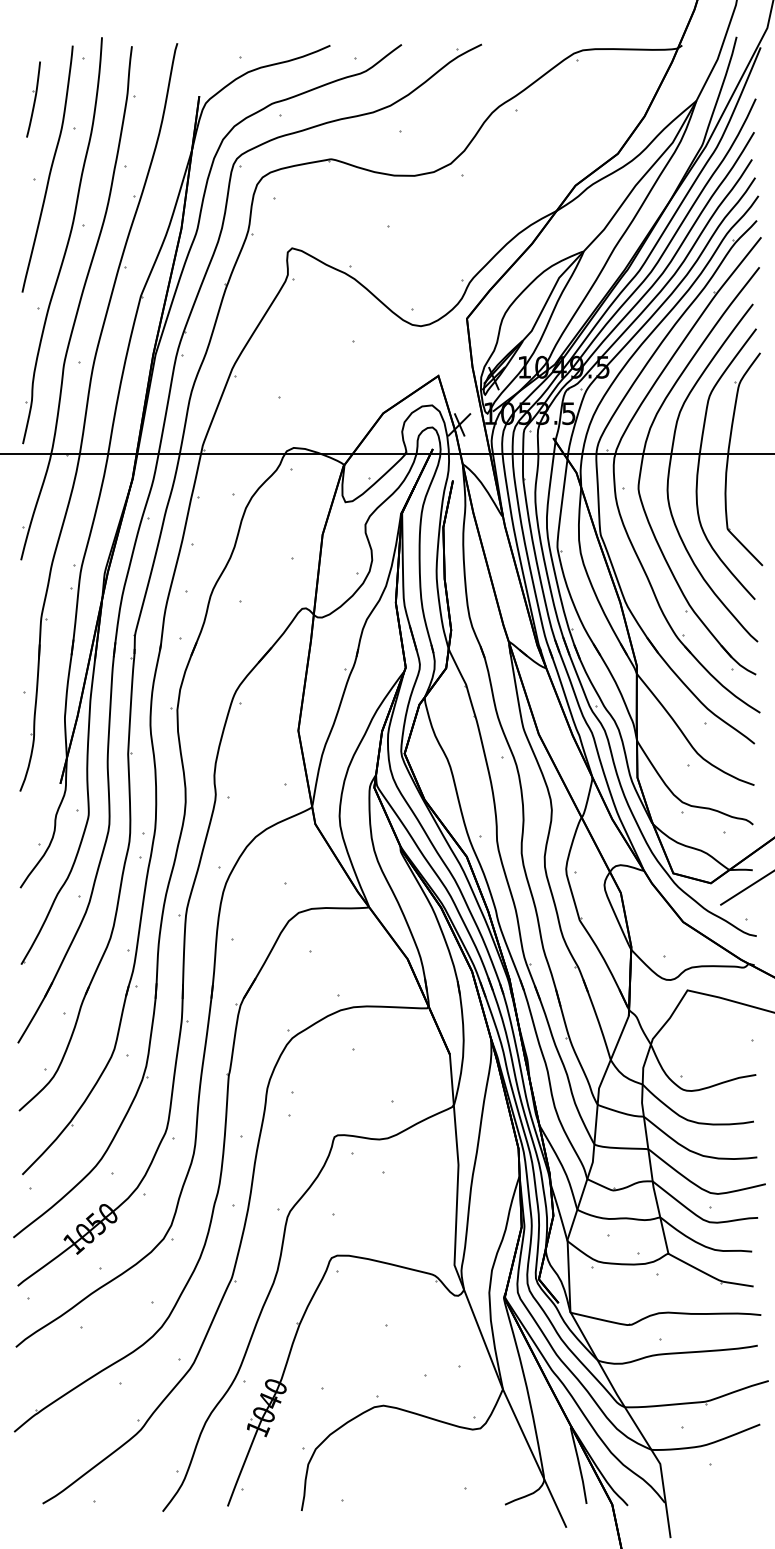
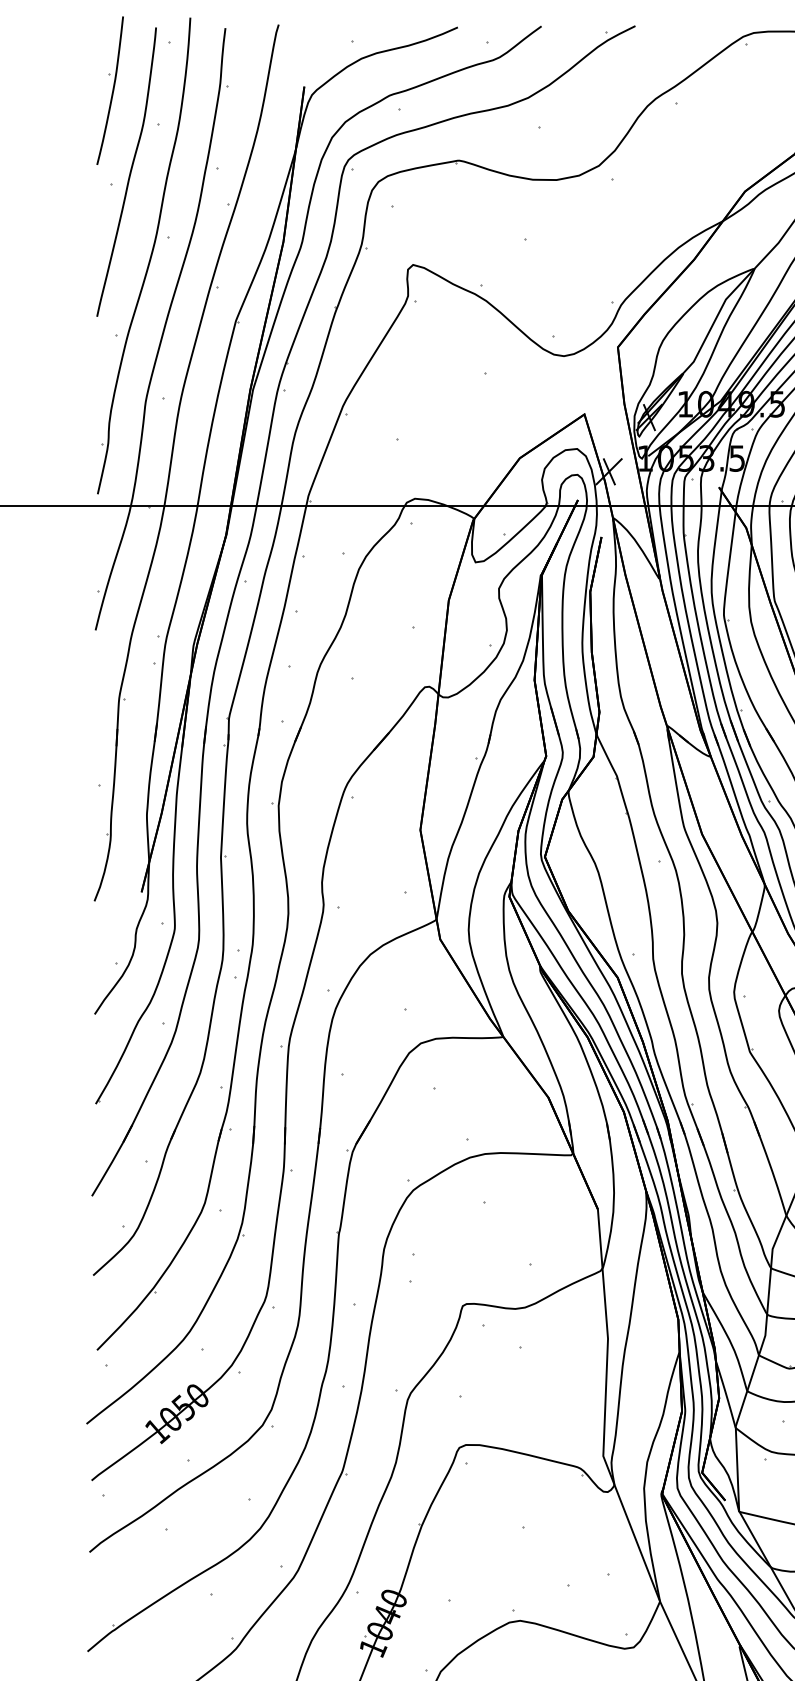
part: (33, 99) -> (110, 90), size x1.67

